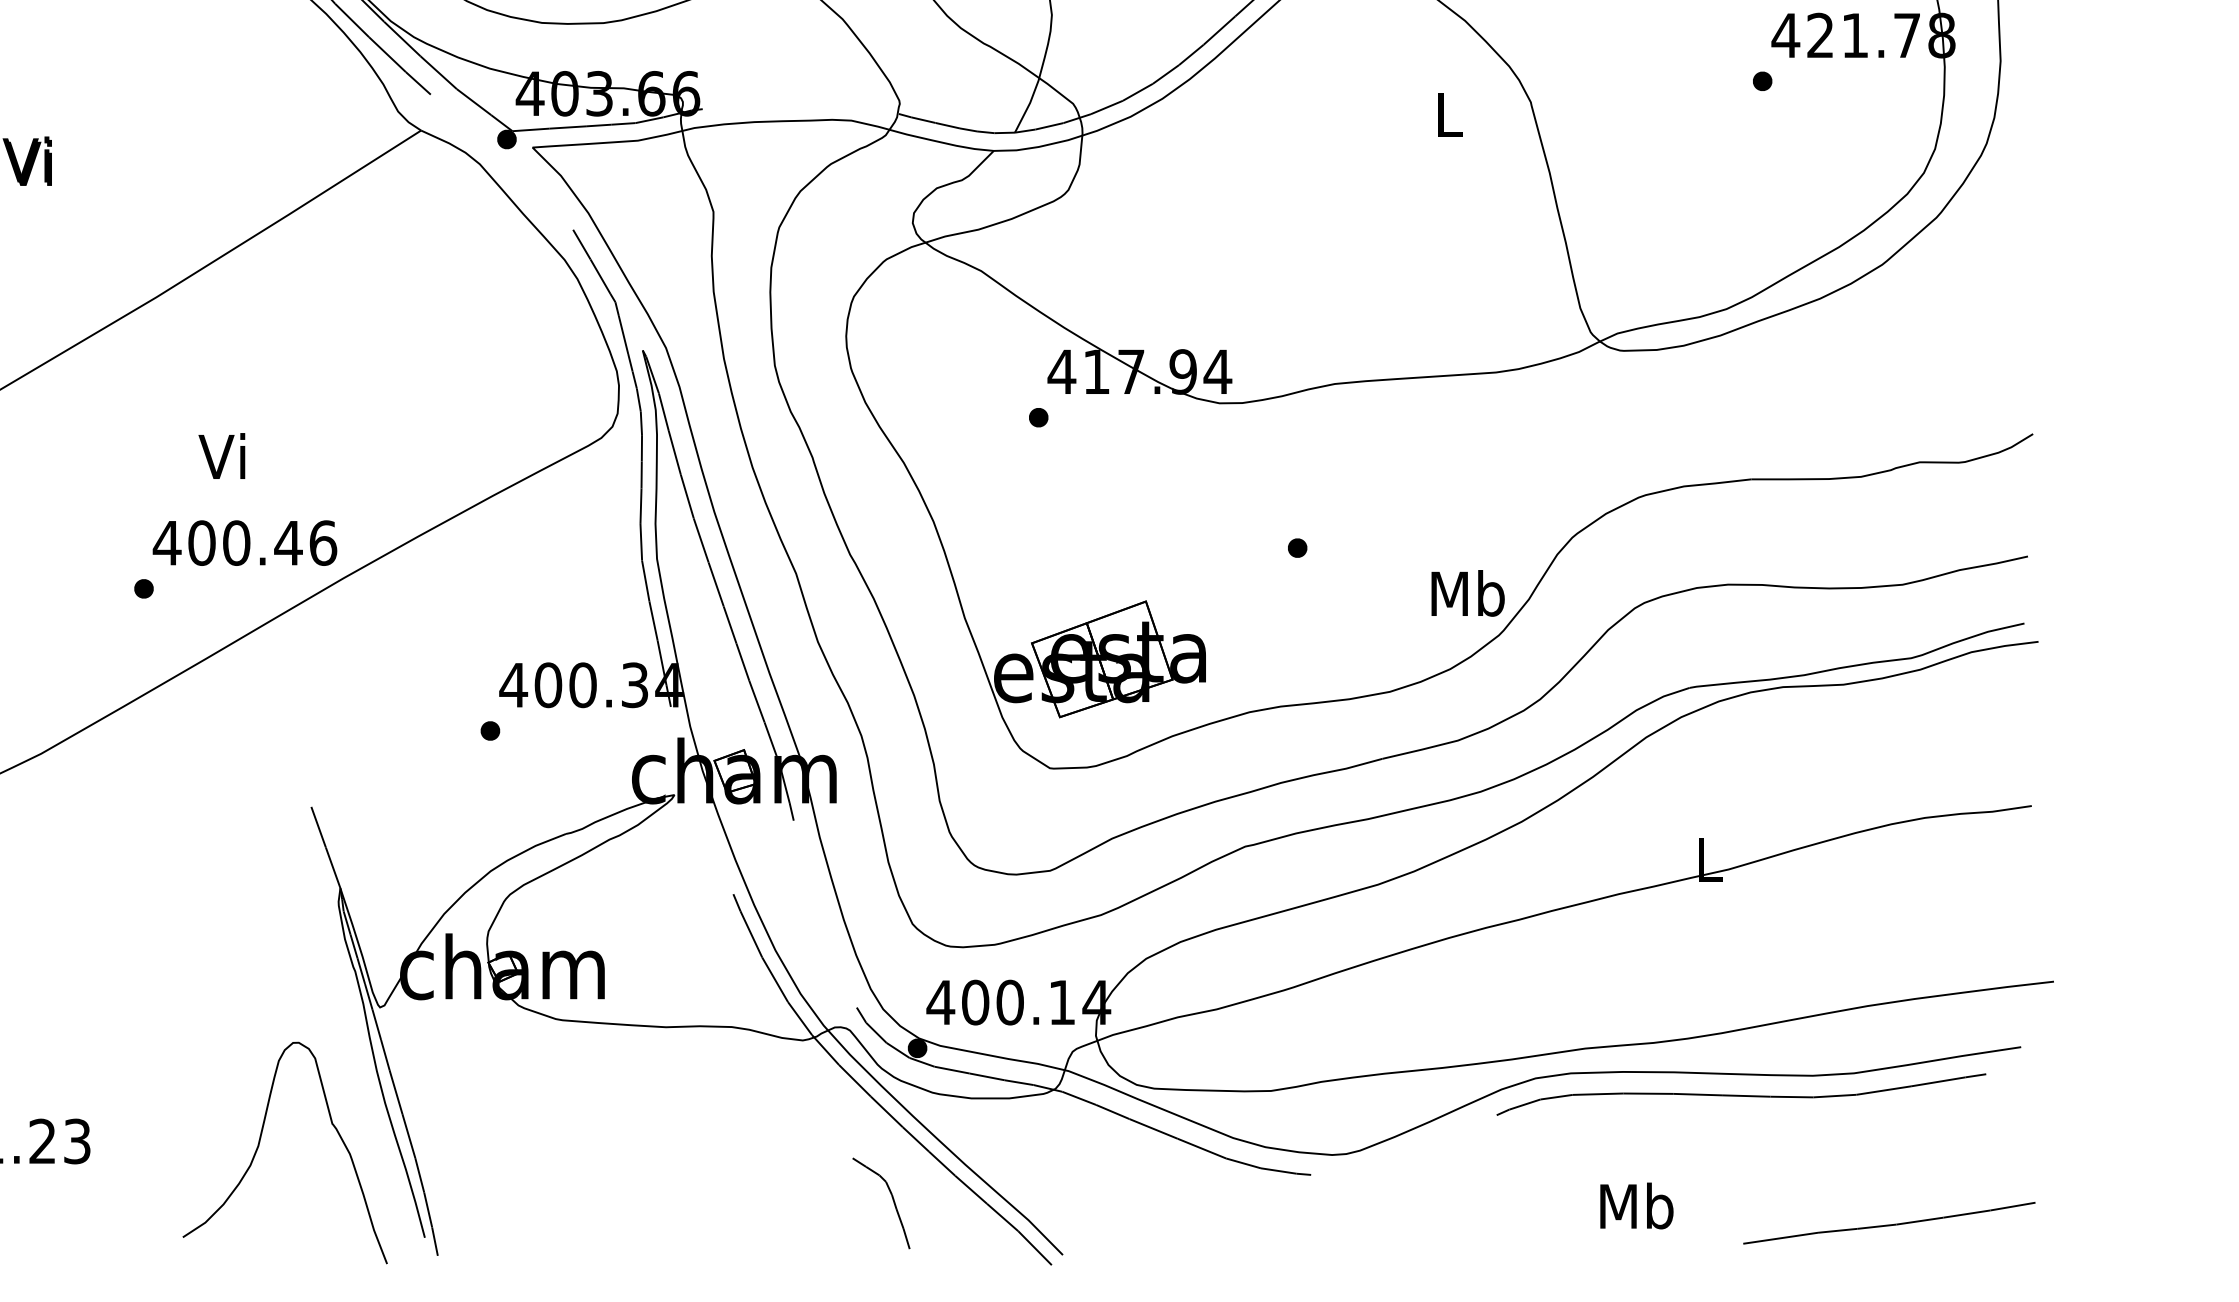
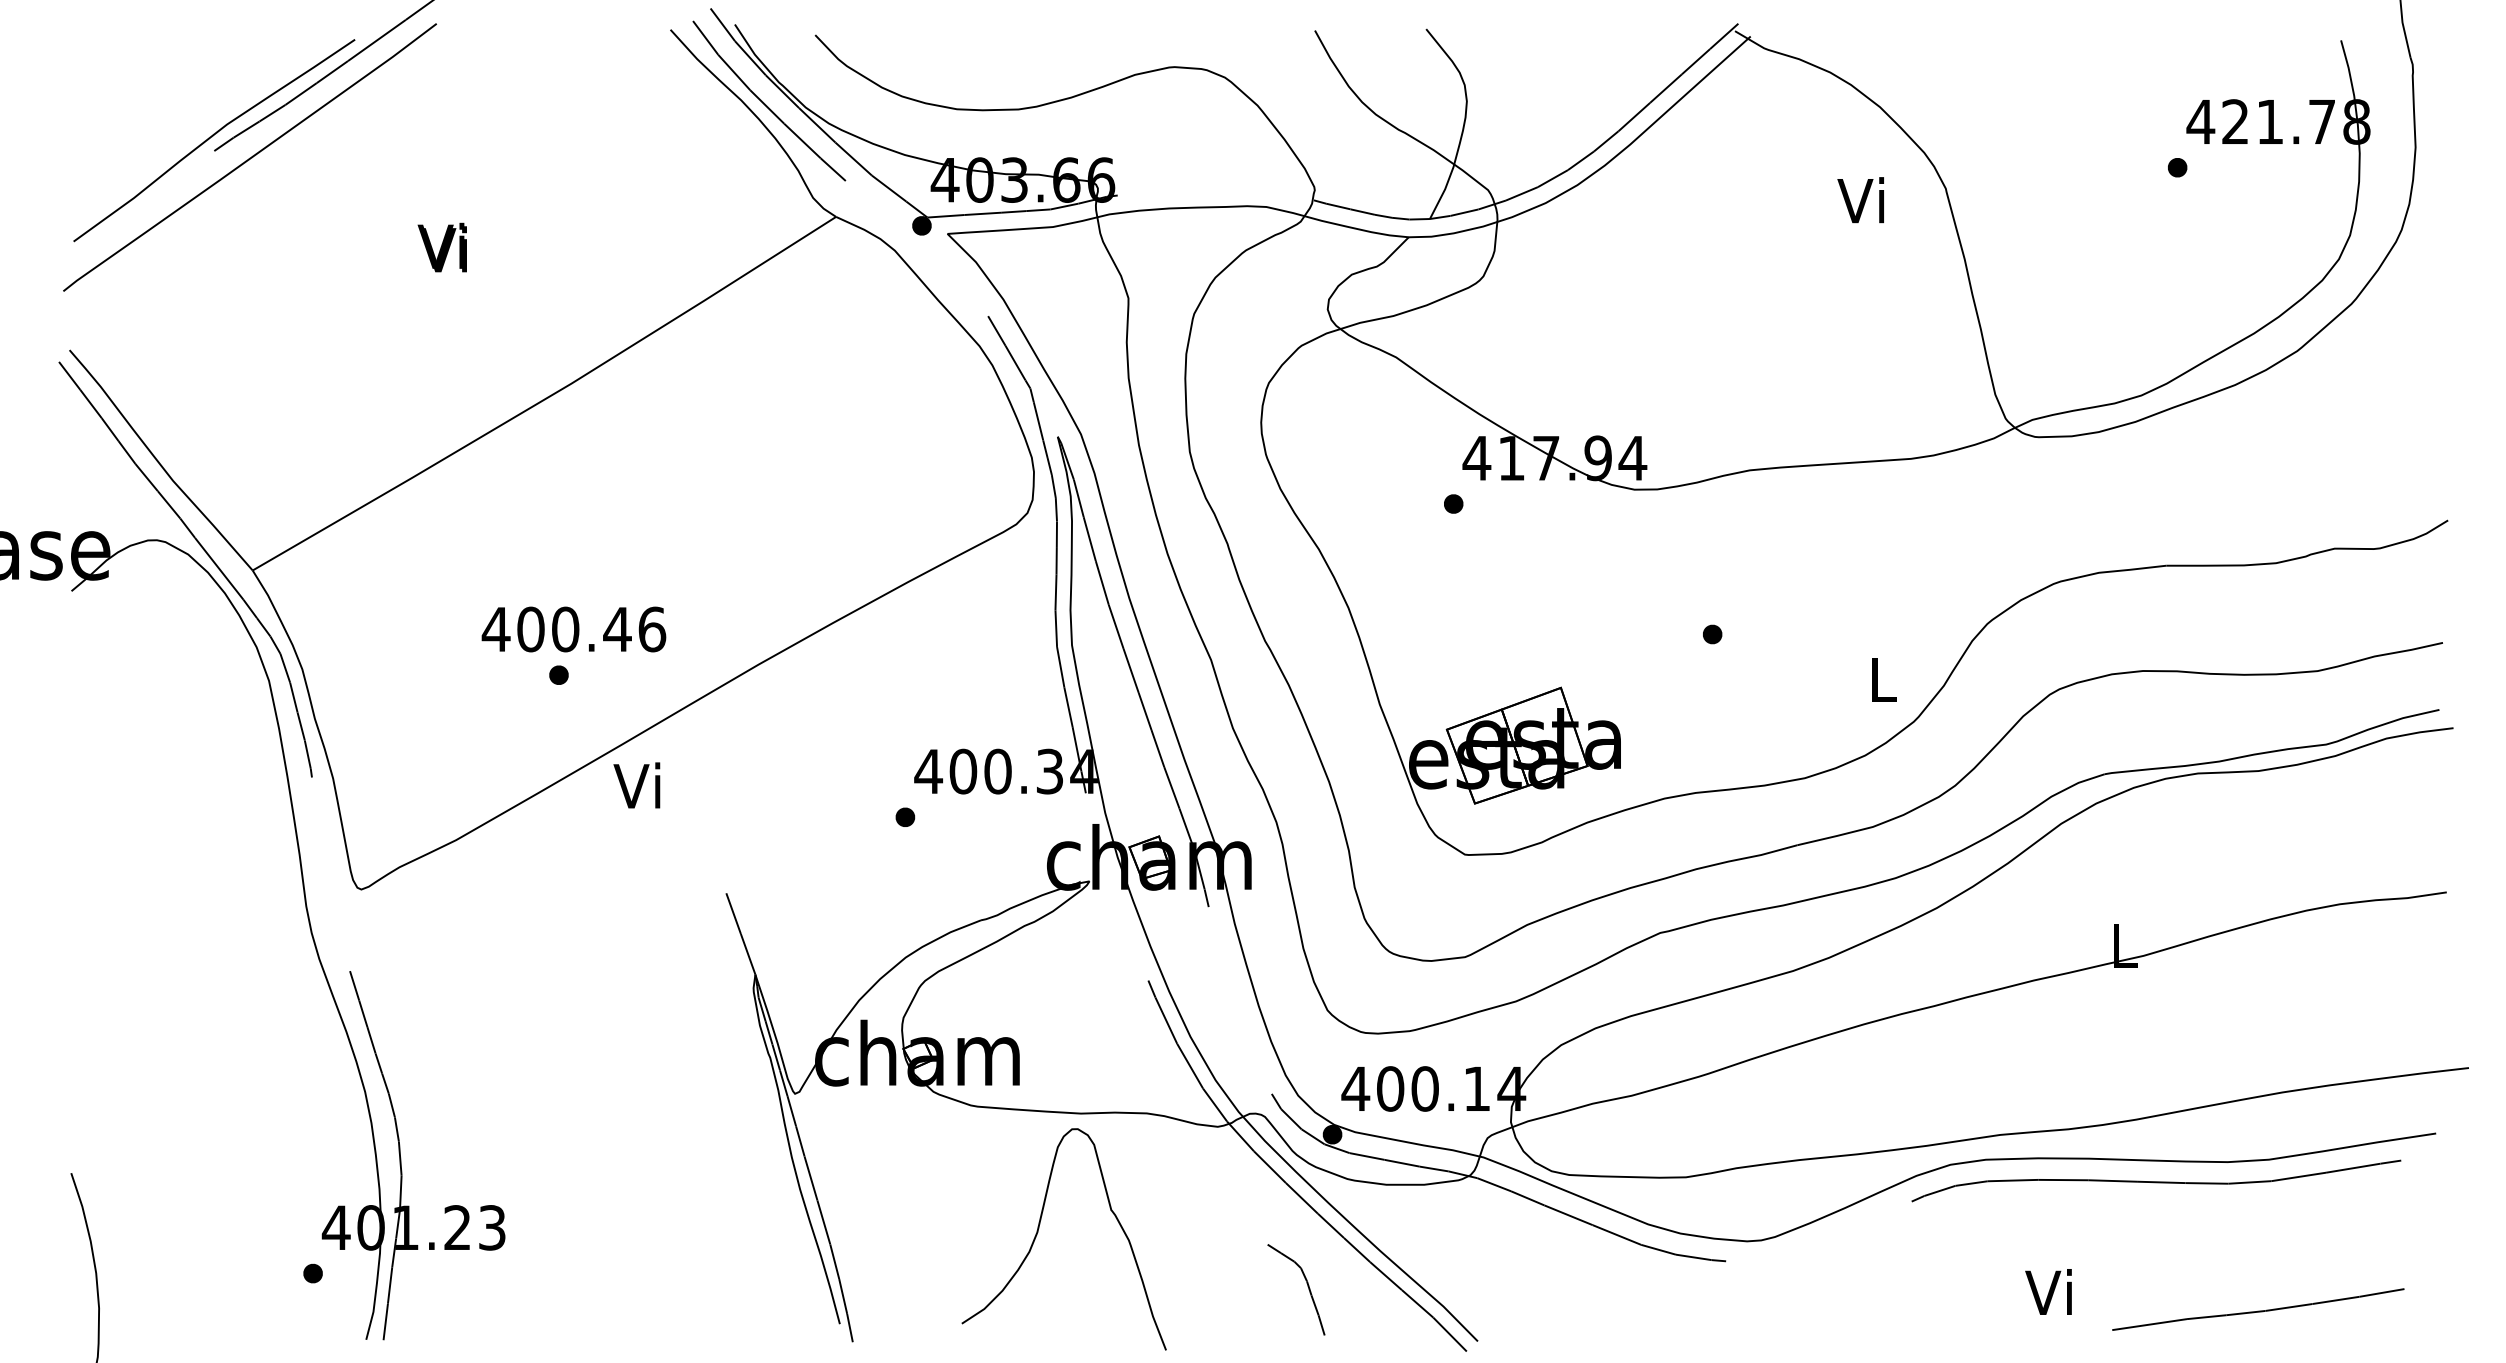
text: (1445, 114) -> (1860, 200), L -> Vi
text: (221, 456) -> (636, 785), moved
text: (244, 543) -> (573, 629), moved
text: (1467, 593) -> (1882, 679), Mb -> L
curve: (259, 1146) -> (1038, 1232), moved
text: (1636, 1206) -> (2051, 1292), Mb -> Vi
curve: (1889, 1224) -> (2258, 1310), moved

